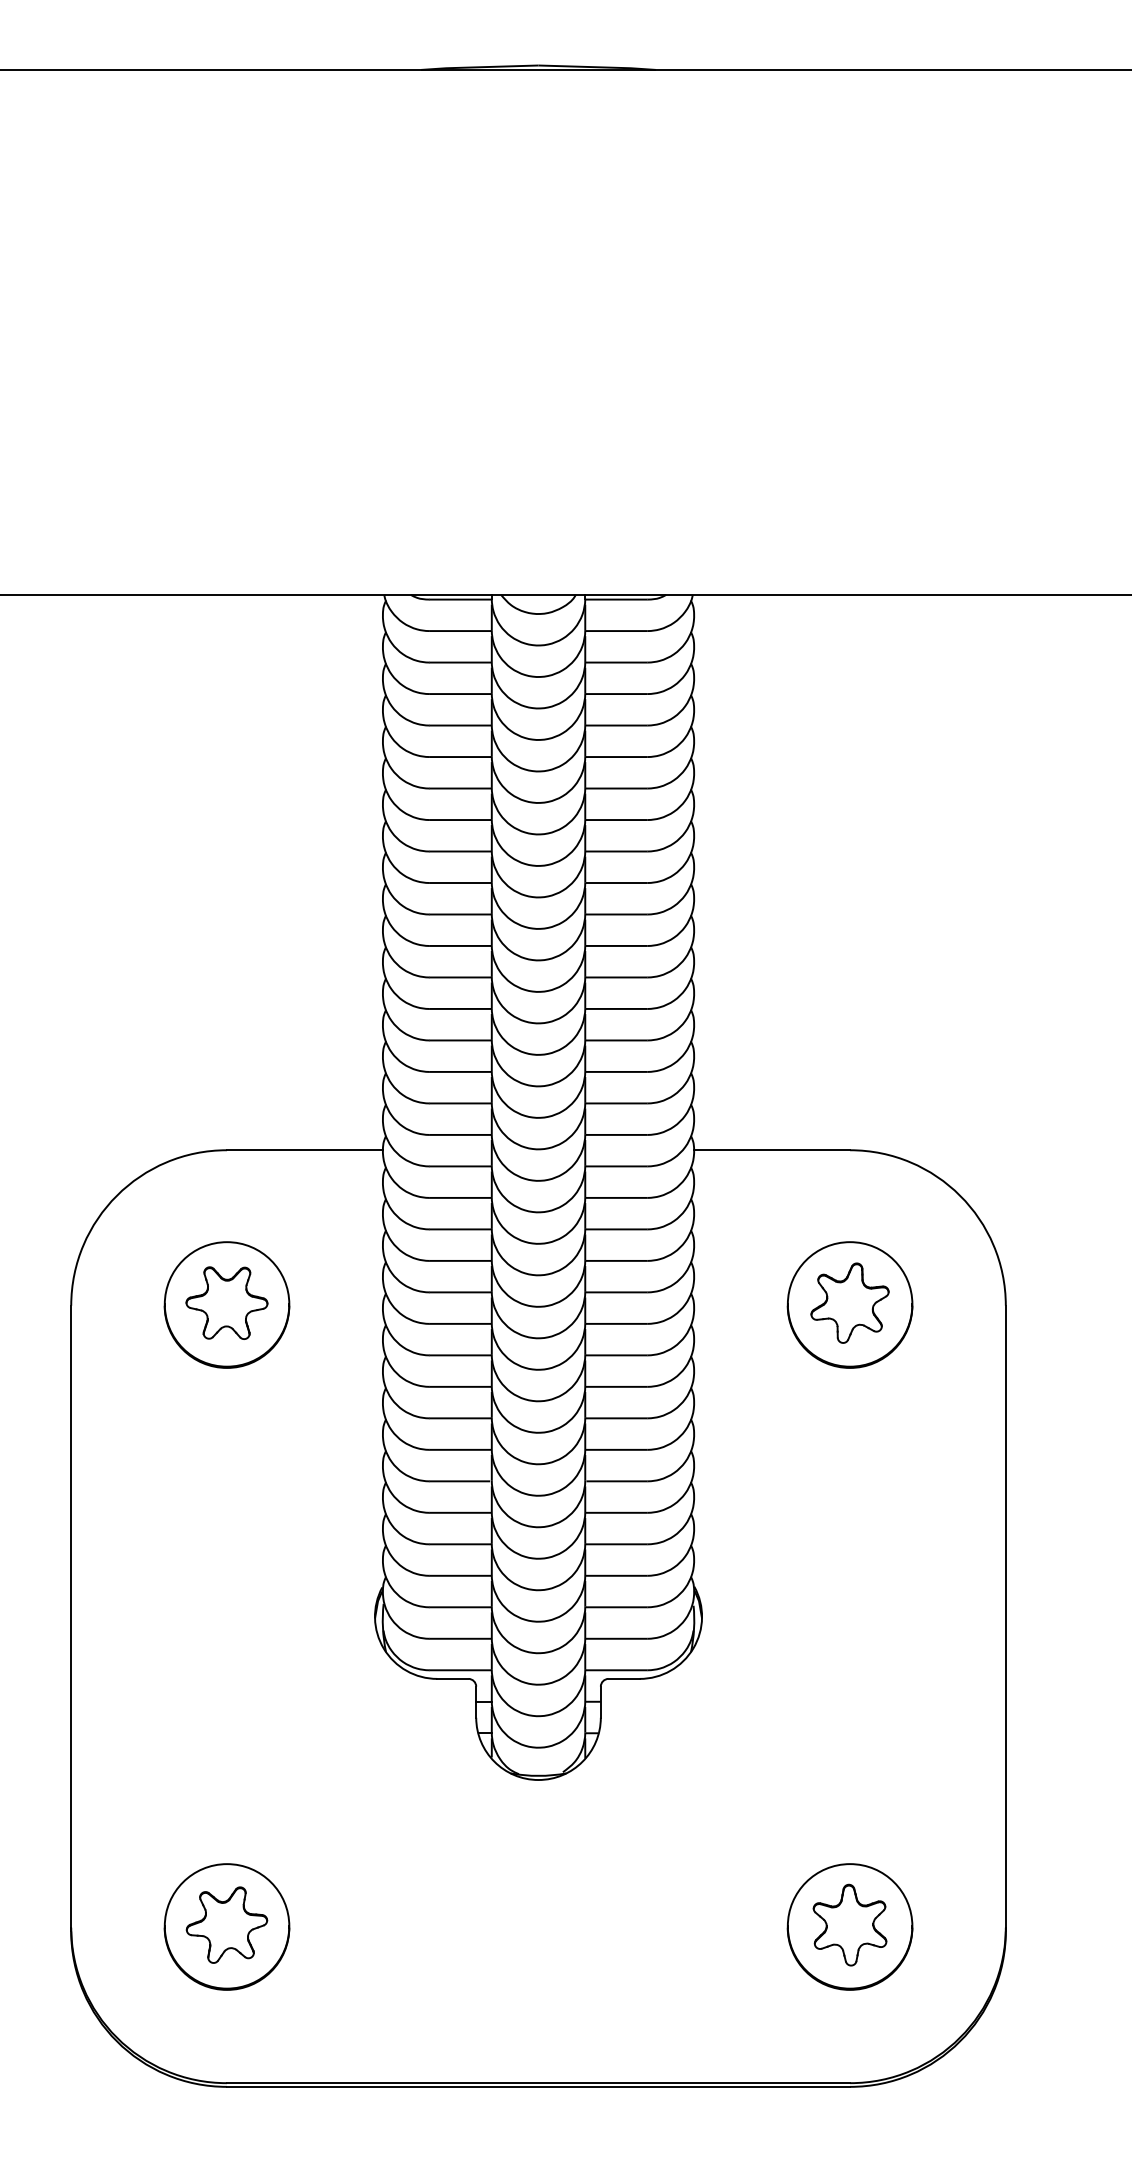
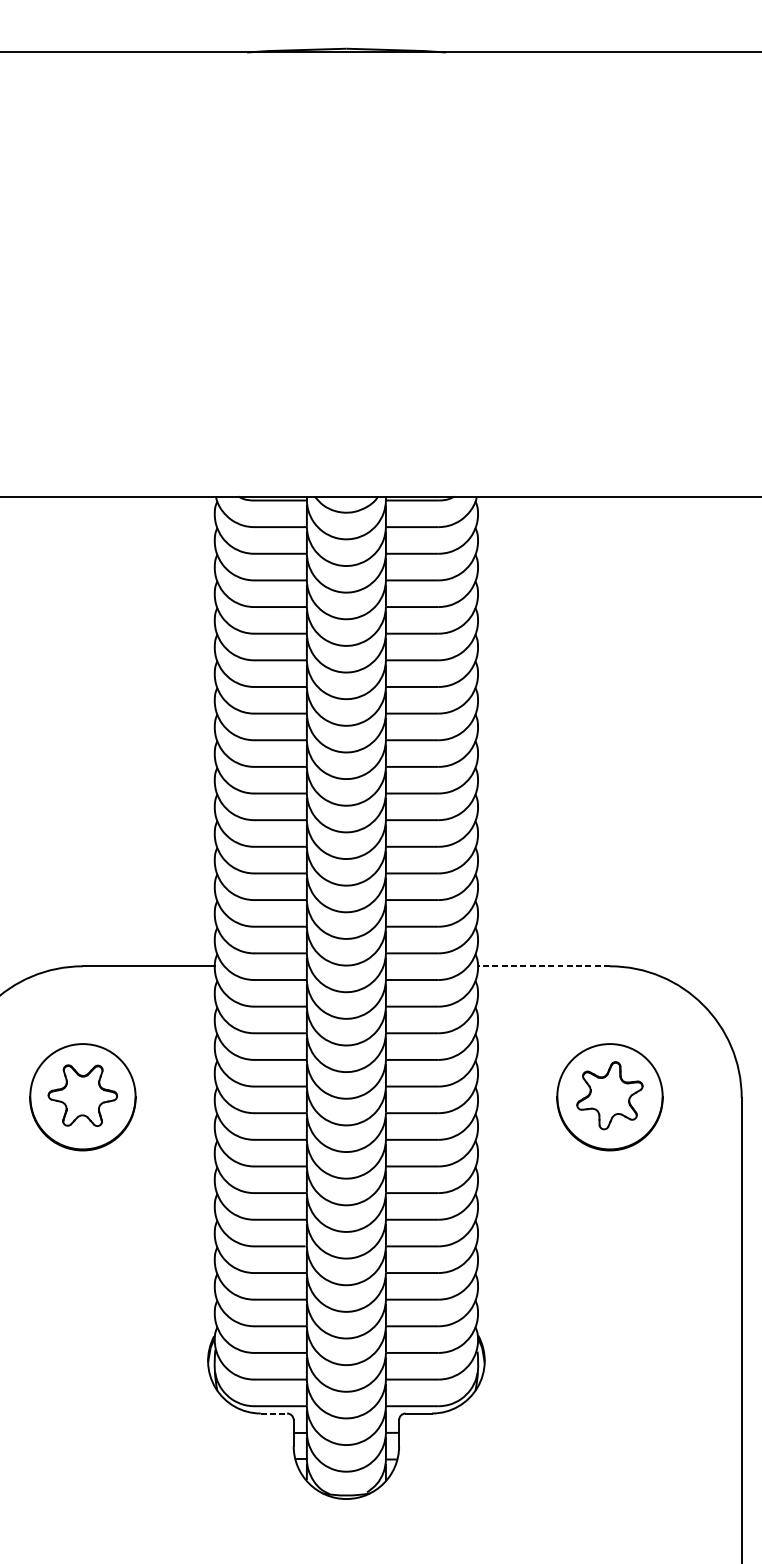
line: (772, 1150) -> (544, 966), solid -> dashed
line: (452, 1678) -> (273, 1413), solid -> dashed

